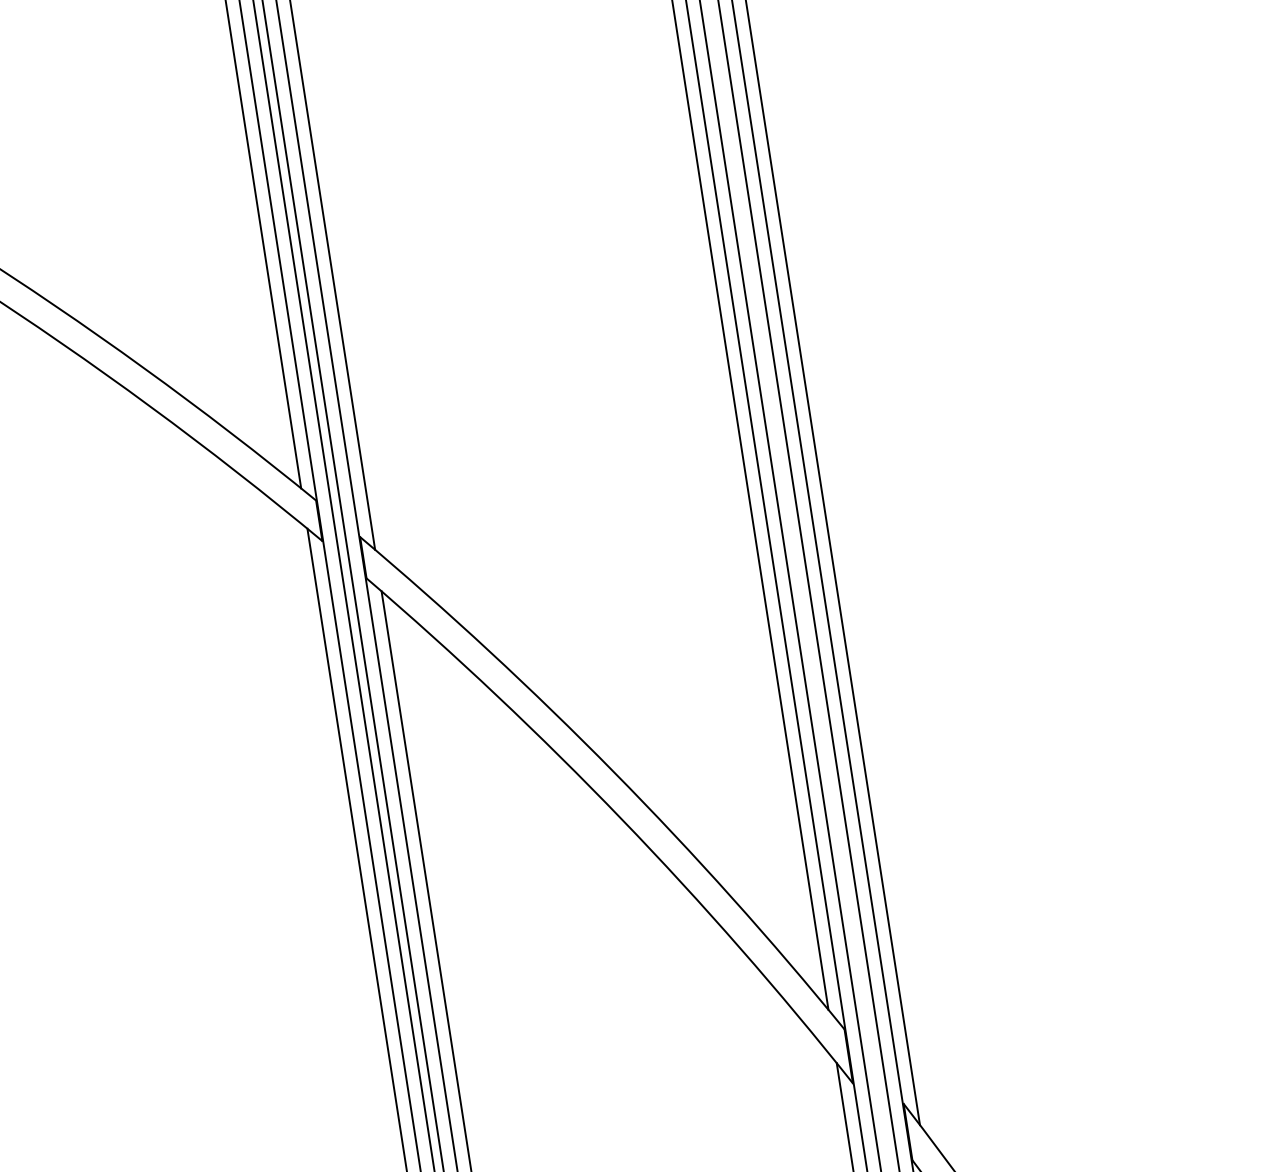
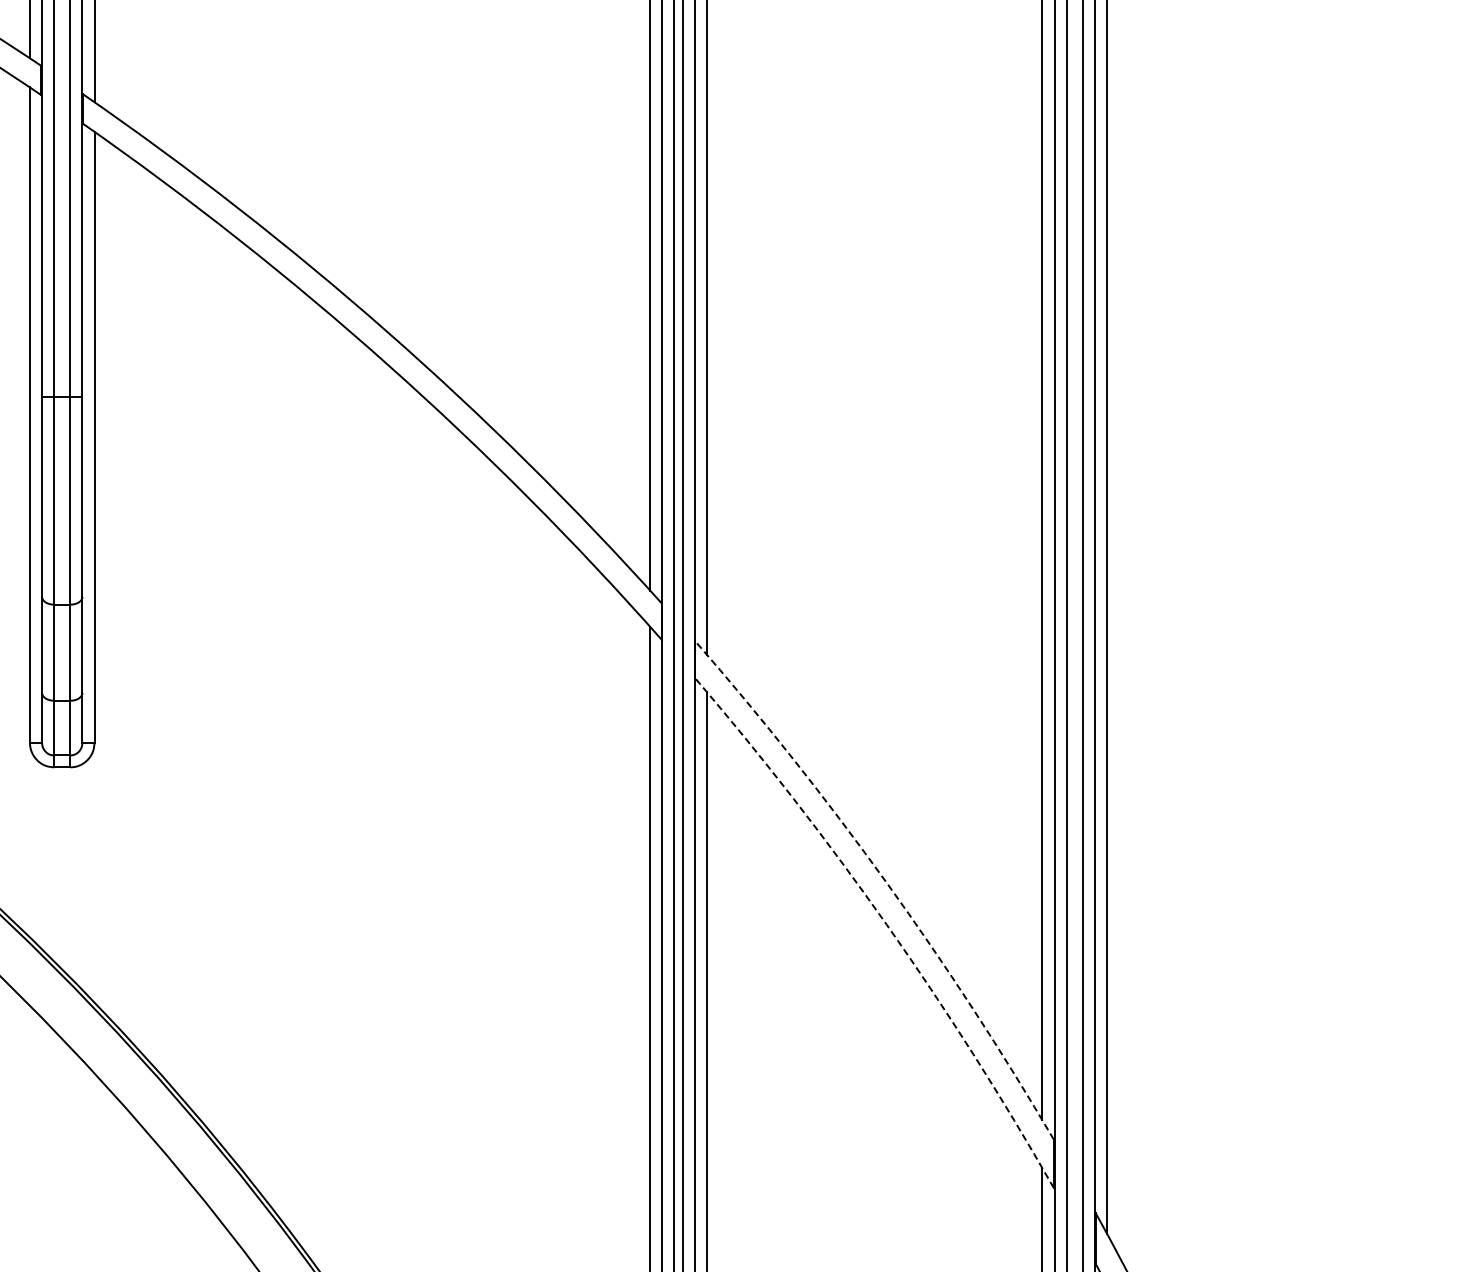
arc: (614, 772) -> (886, 882), solid -> dashed
arc: (621, 819) -> (886, 924), solid -> dashed

